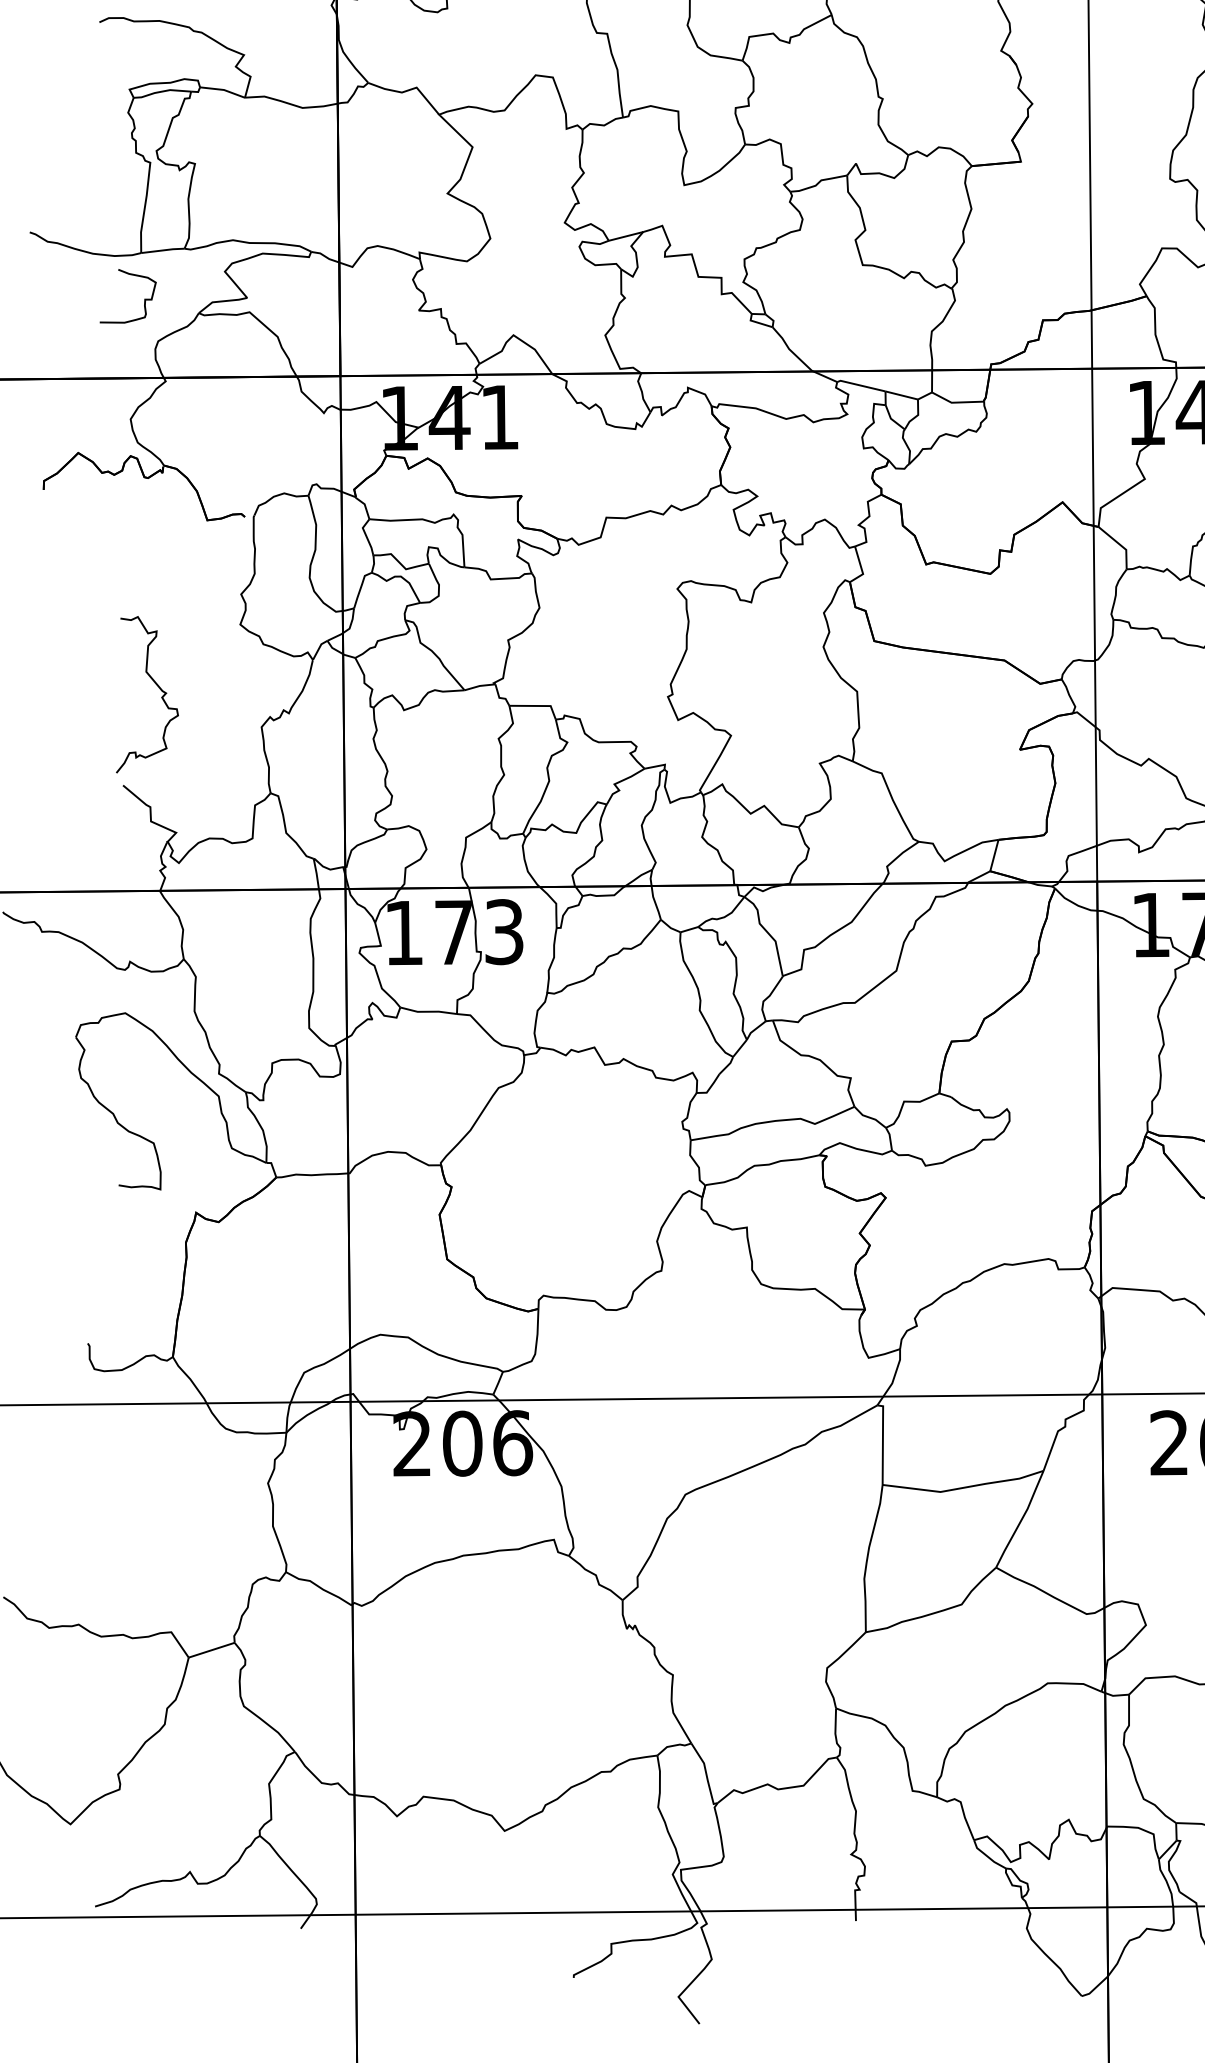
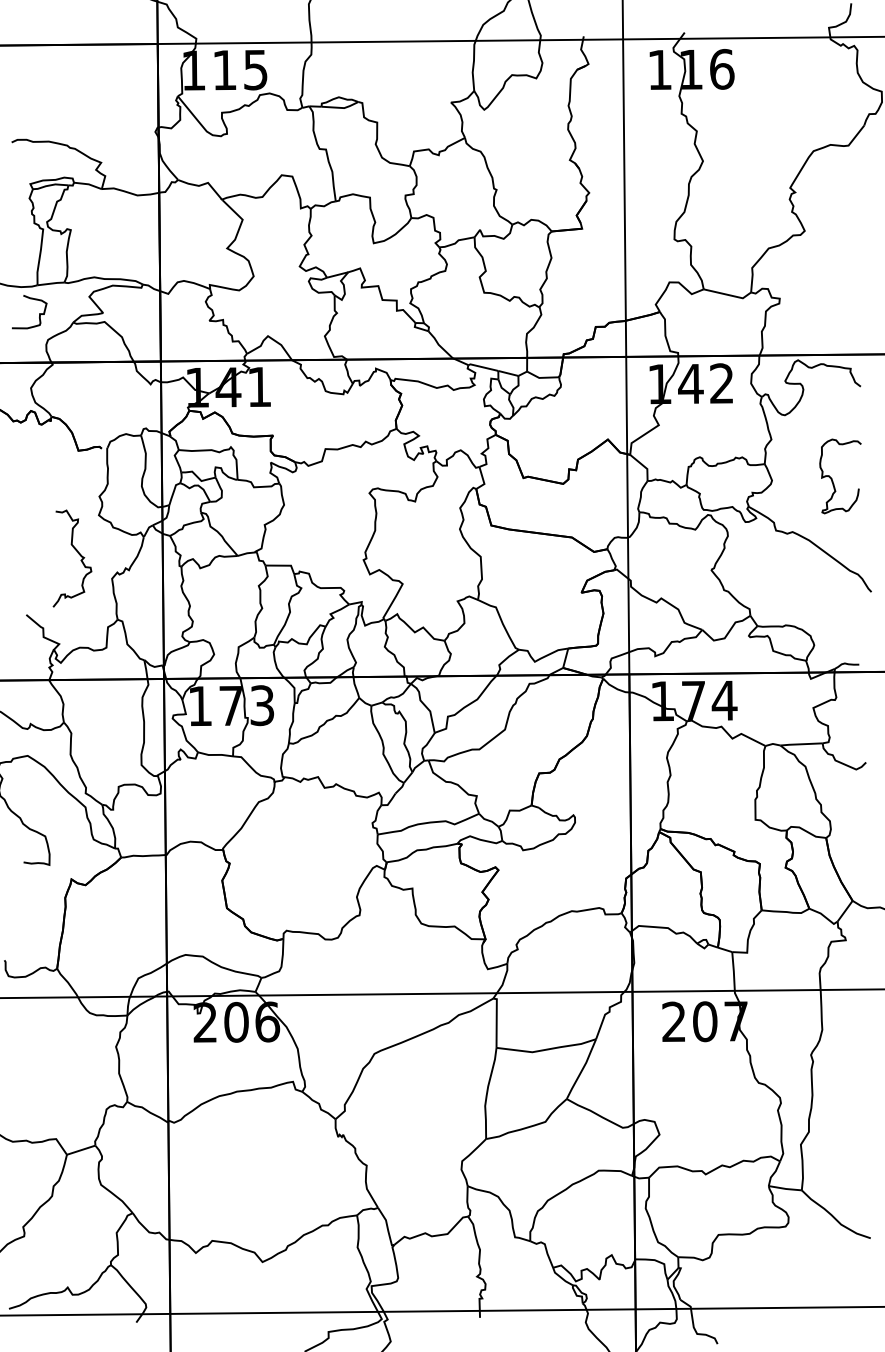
curve: (157, 687) -> (78, 554), moved

